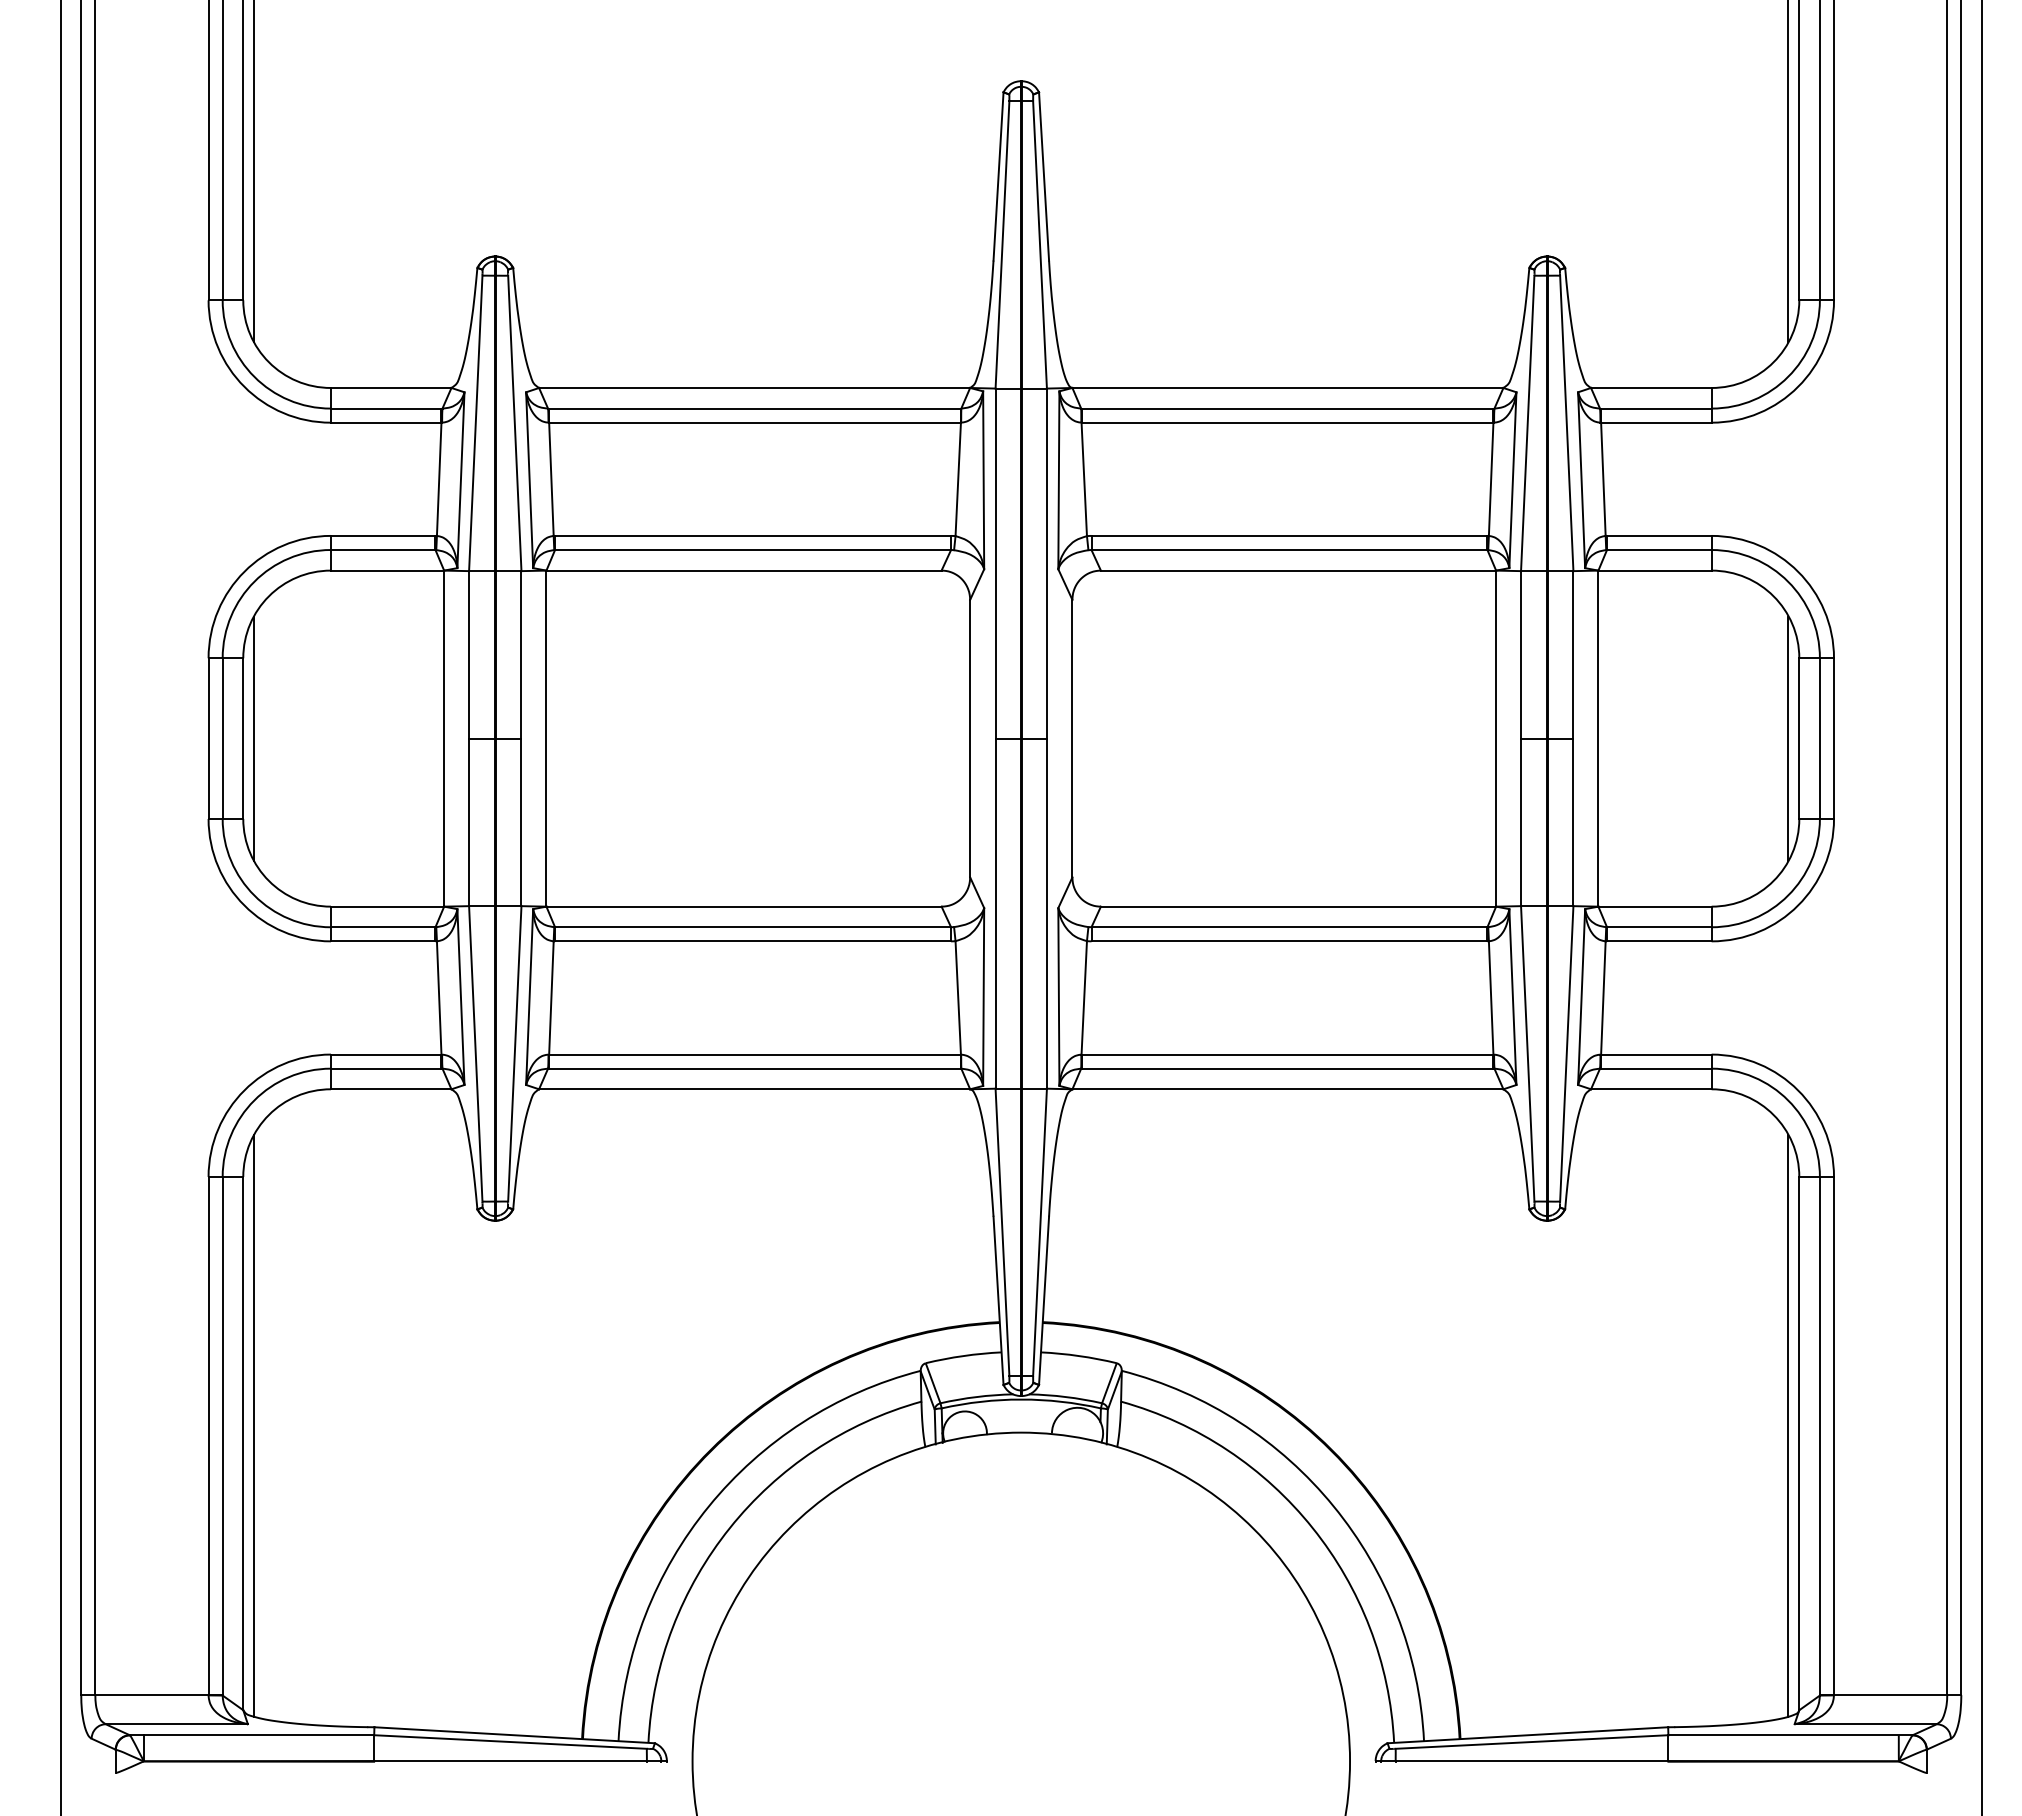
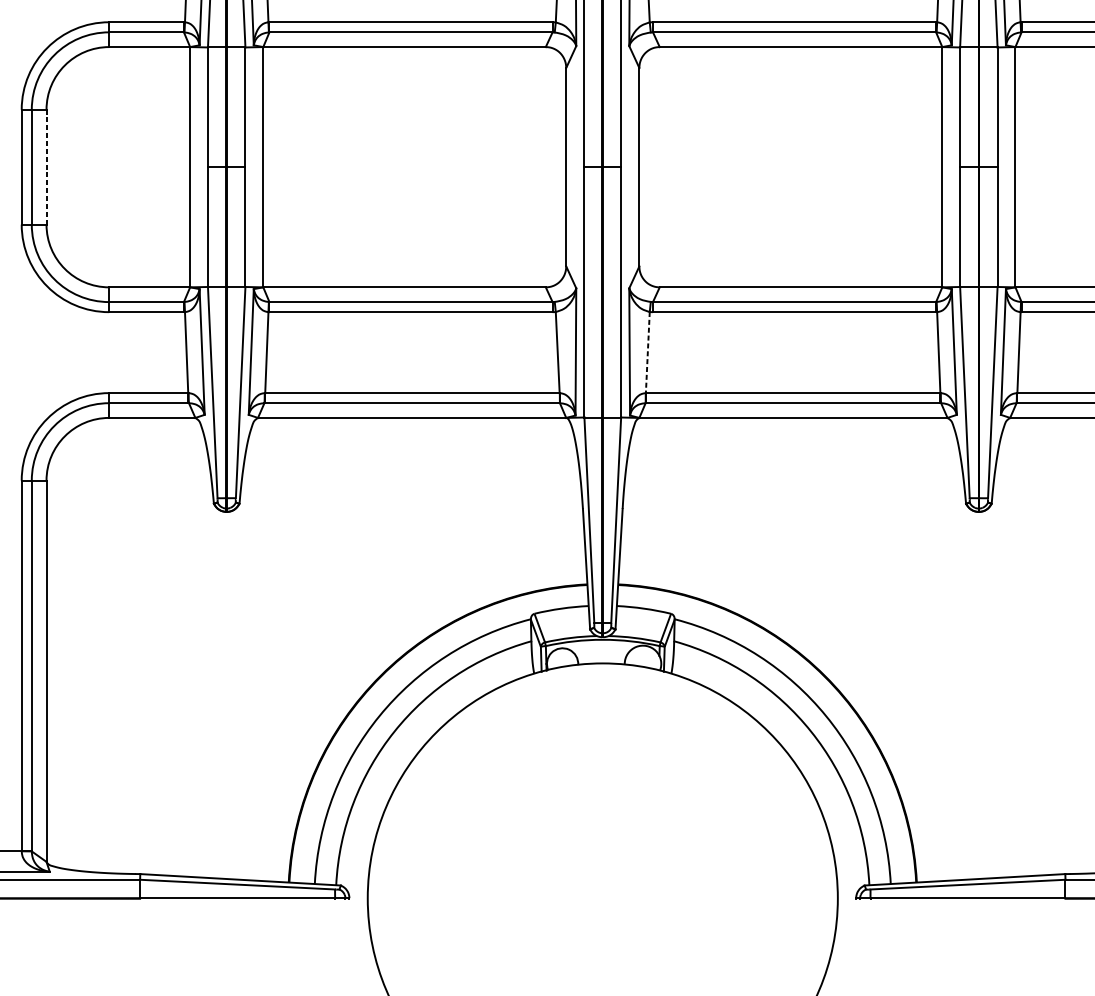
line: (243, 738) -> (46, 167), solid -> dashed
line: (254, 738) -> (54, 167), removed
line: (1084, 997) -> (648, 352), solid -> dashed
line: (254, 1425) -> (54, 658), removed

